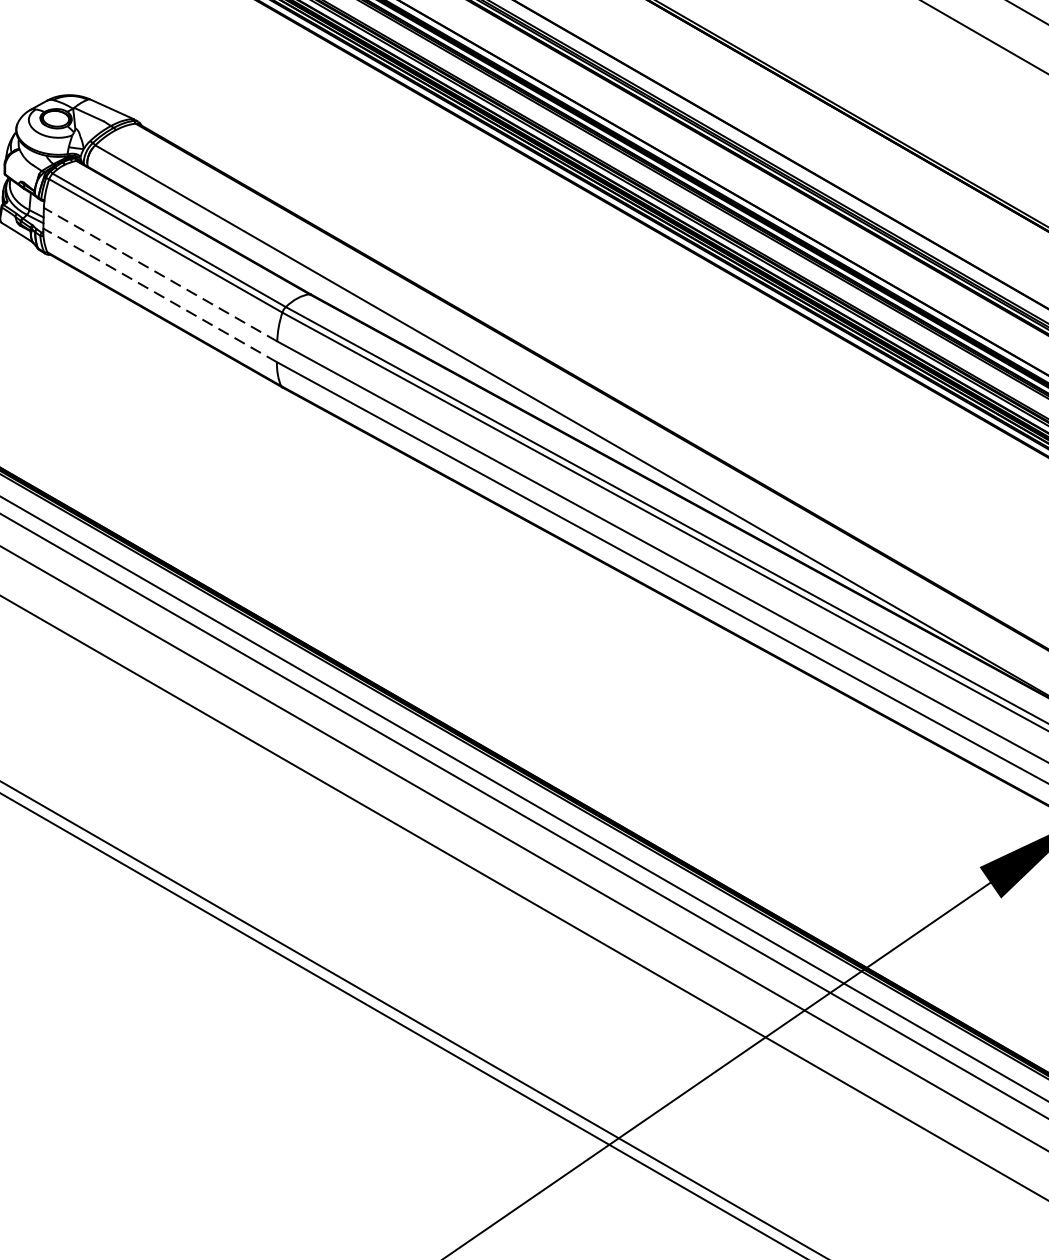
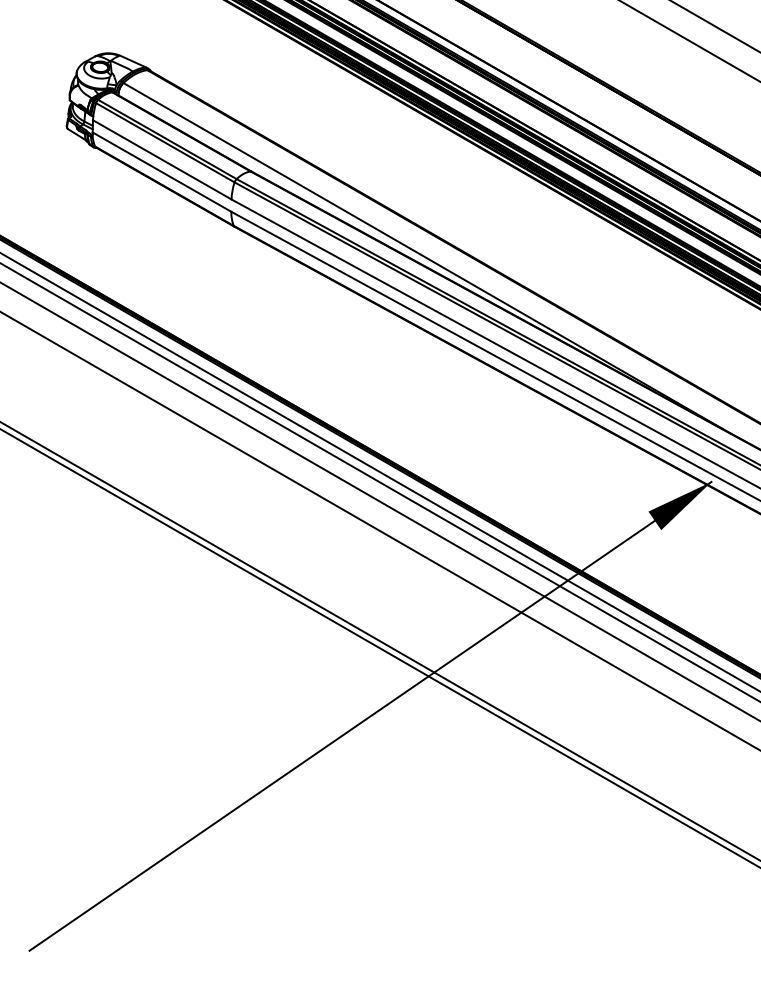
line: (160, 274) -> (162, 159), dashed -> solid
line: (160, 295) -> (162, 172), dashed -> solid

